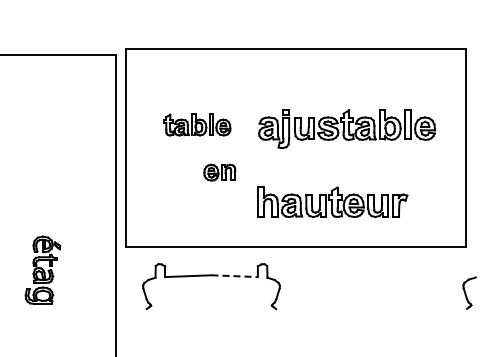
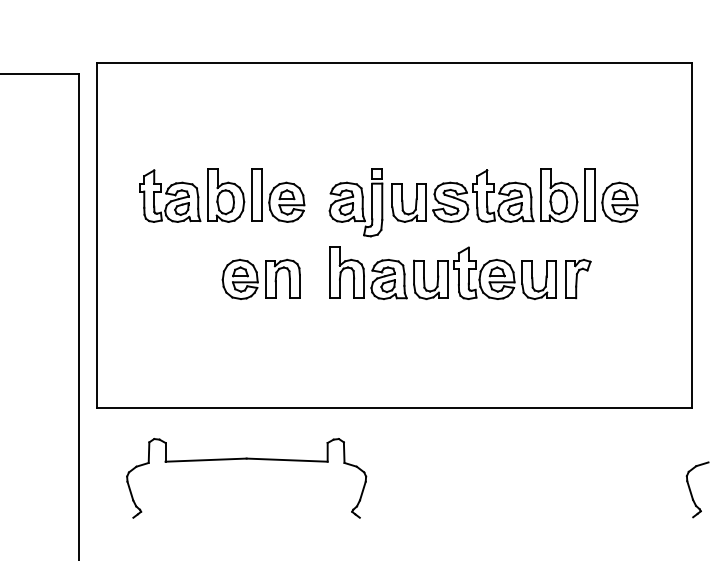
part: (197, 124) -> (222, 195), size x1.43
part: (219, 172) -> (260, 278), size x1.43
part: (332, 201) -> (459, 271), moved
line: (235, 276) -> (288, 460), dashed -> solid

